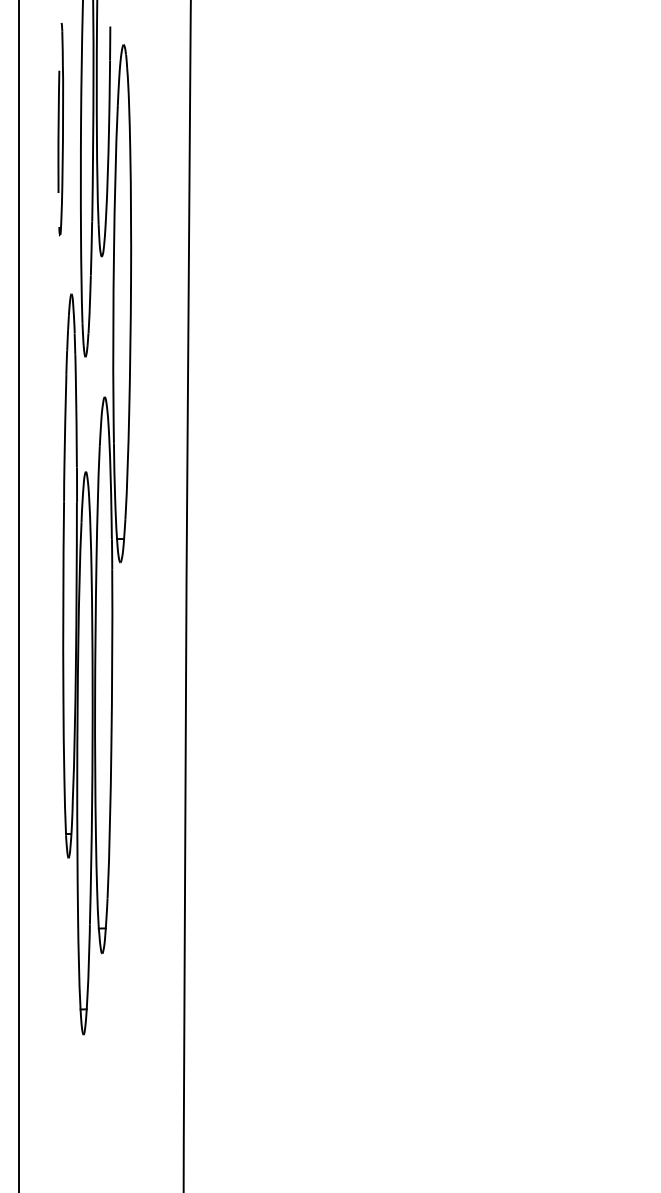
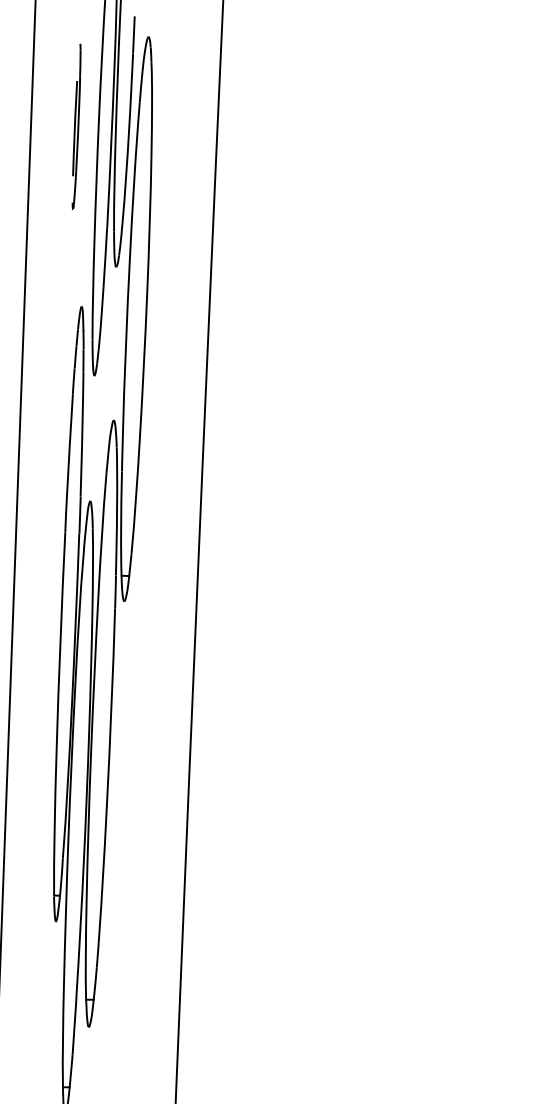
part: (60, 129) -> (76, 126), size x0.71

